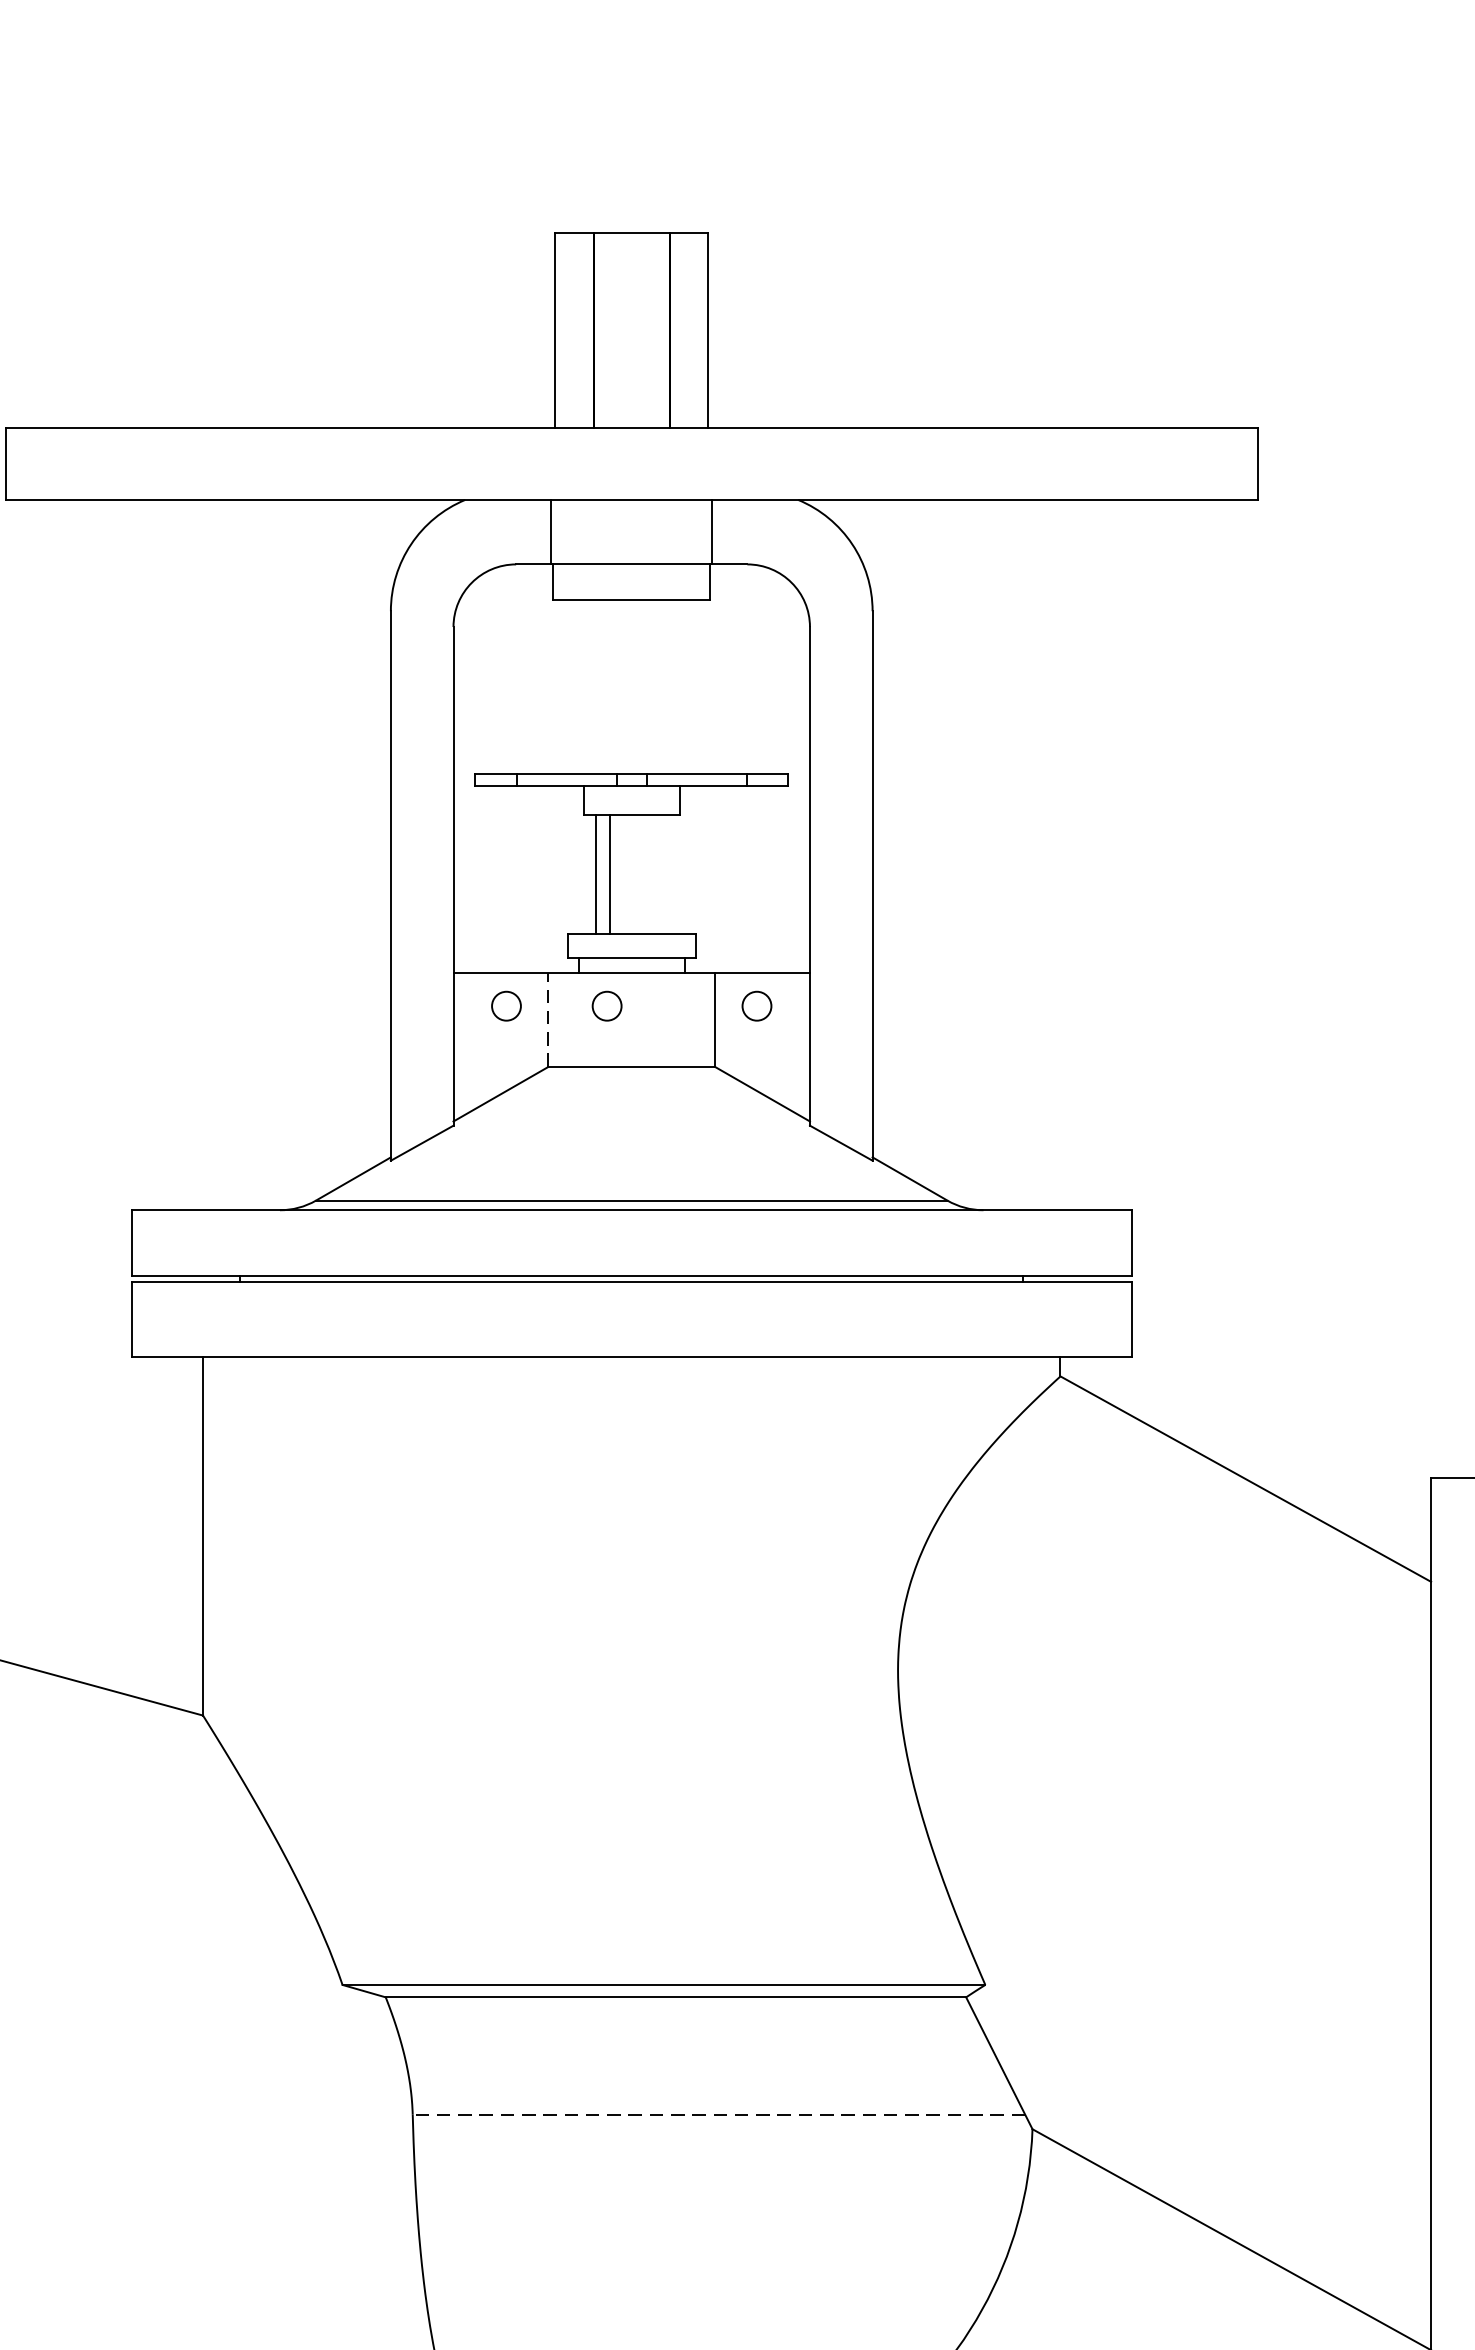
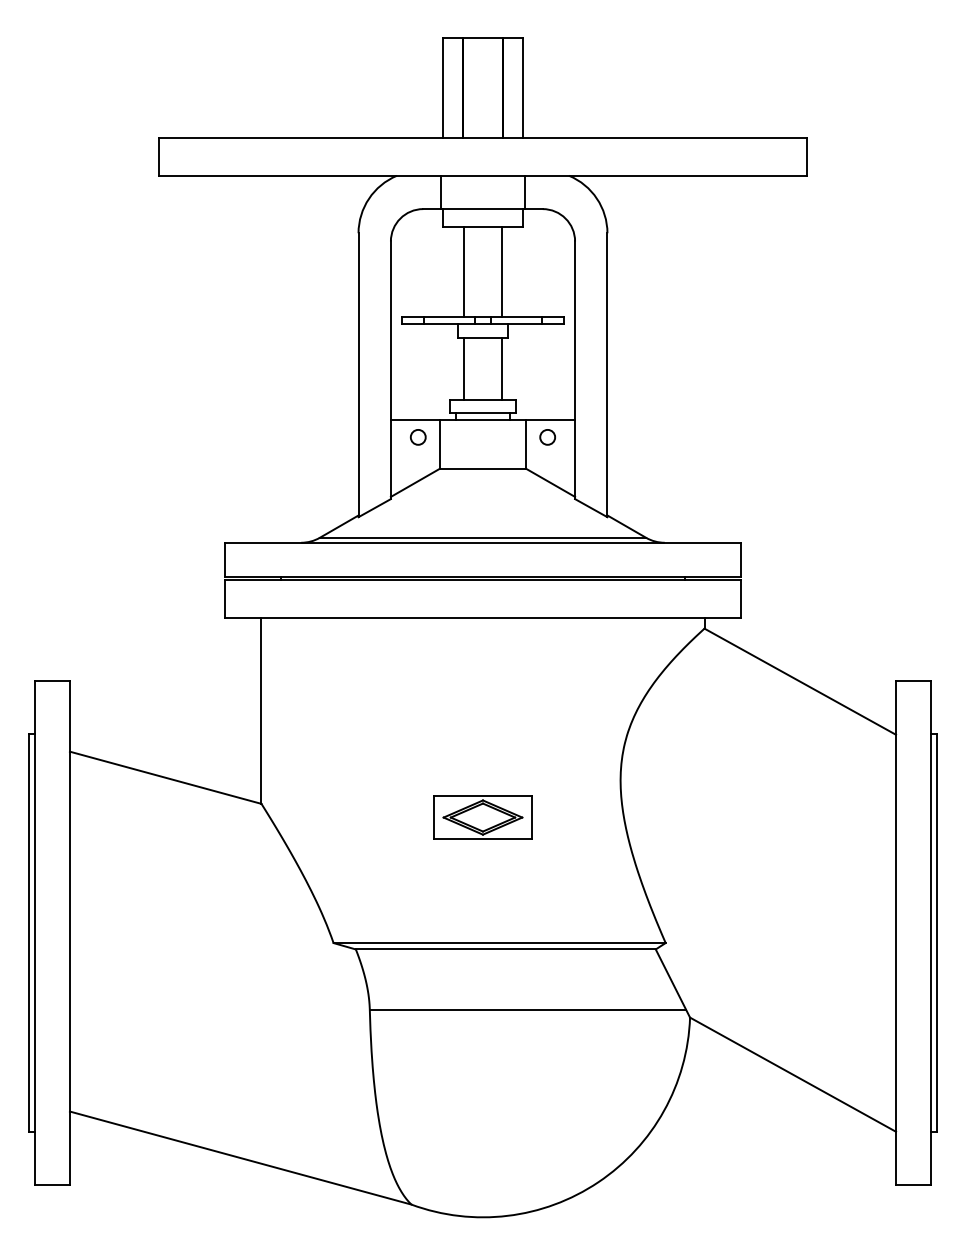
line: (595, 687) -> (464, 272), added
line: (667, 687) -> (501, 272), added
line: (609, 874) -> (501, 369), moved
circle: (605, 1006) -> (469, 437), removed
line: (547, 1018) -> (439, 443), dashed -> solid
part: (630, 1741) -> (482, 817), added
line: (717, 2115) -> (527, 1010), dashed -> solid

